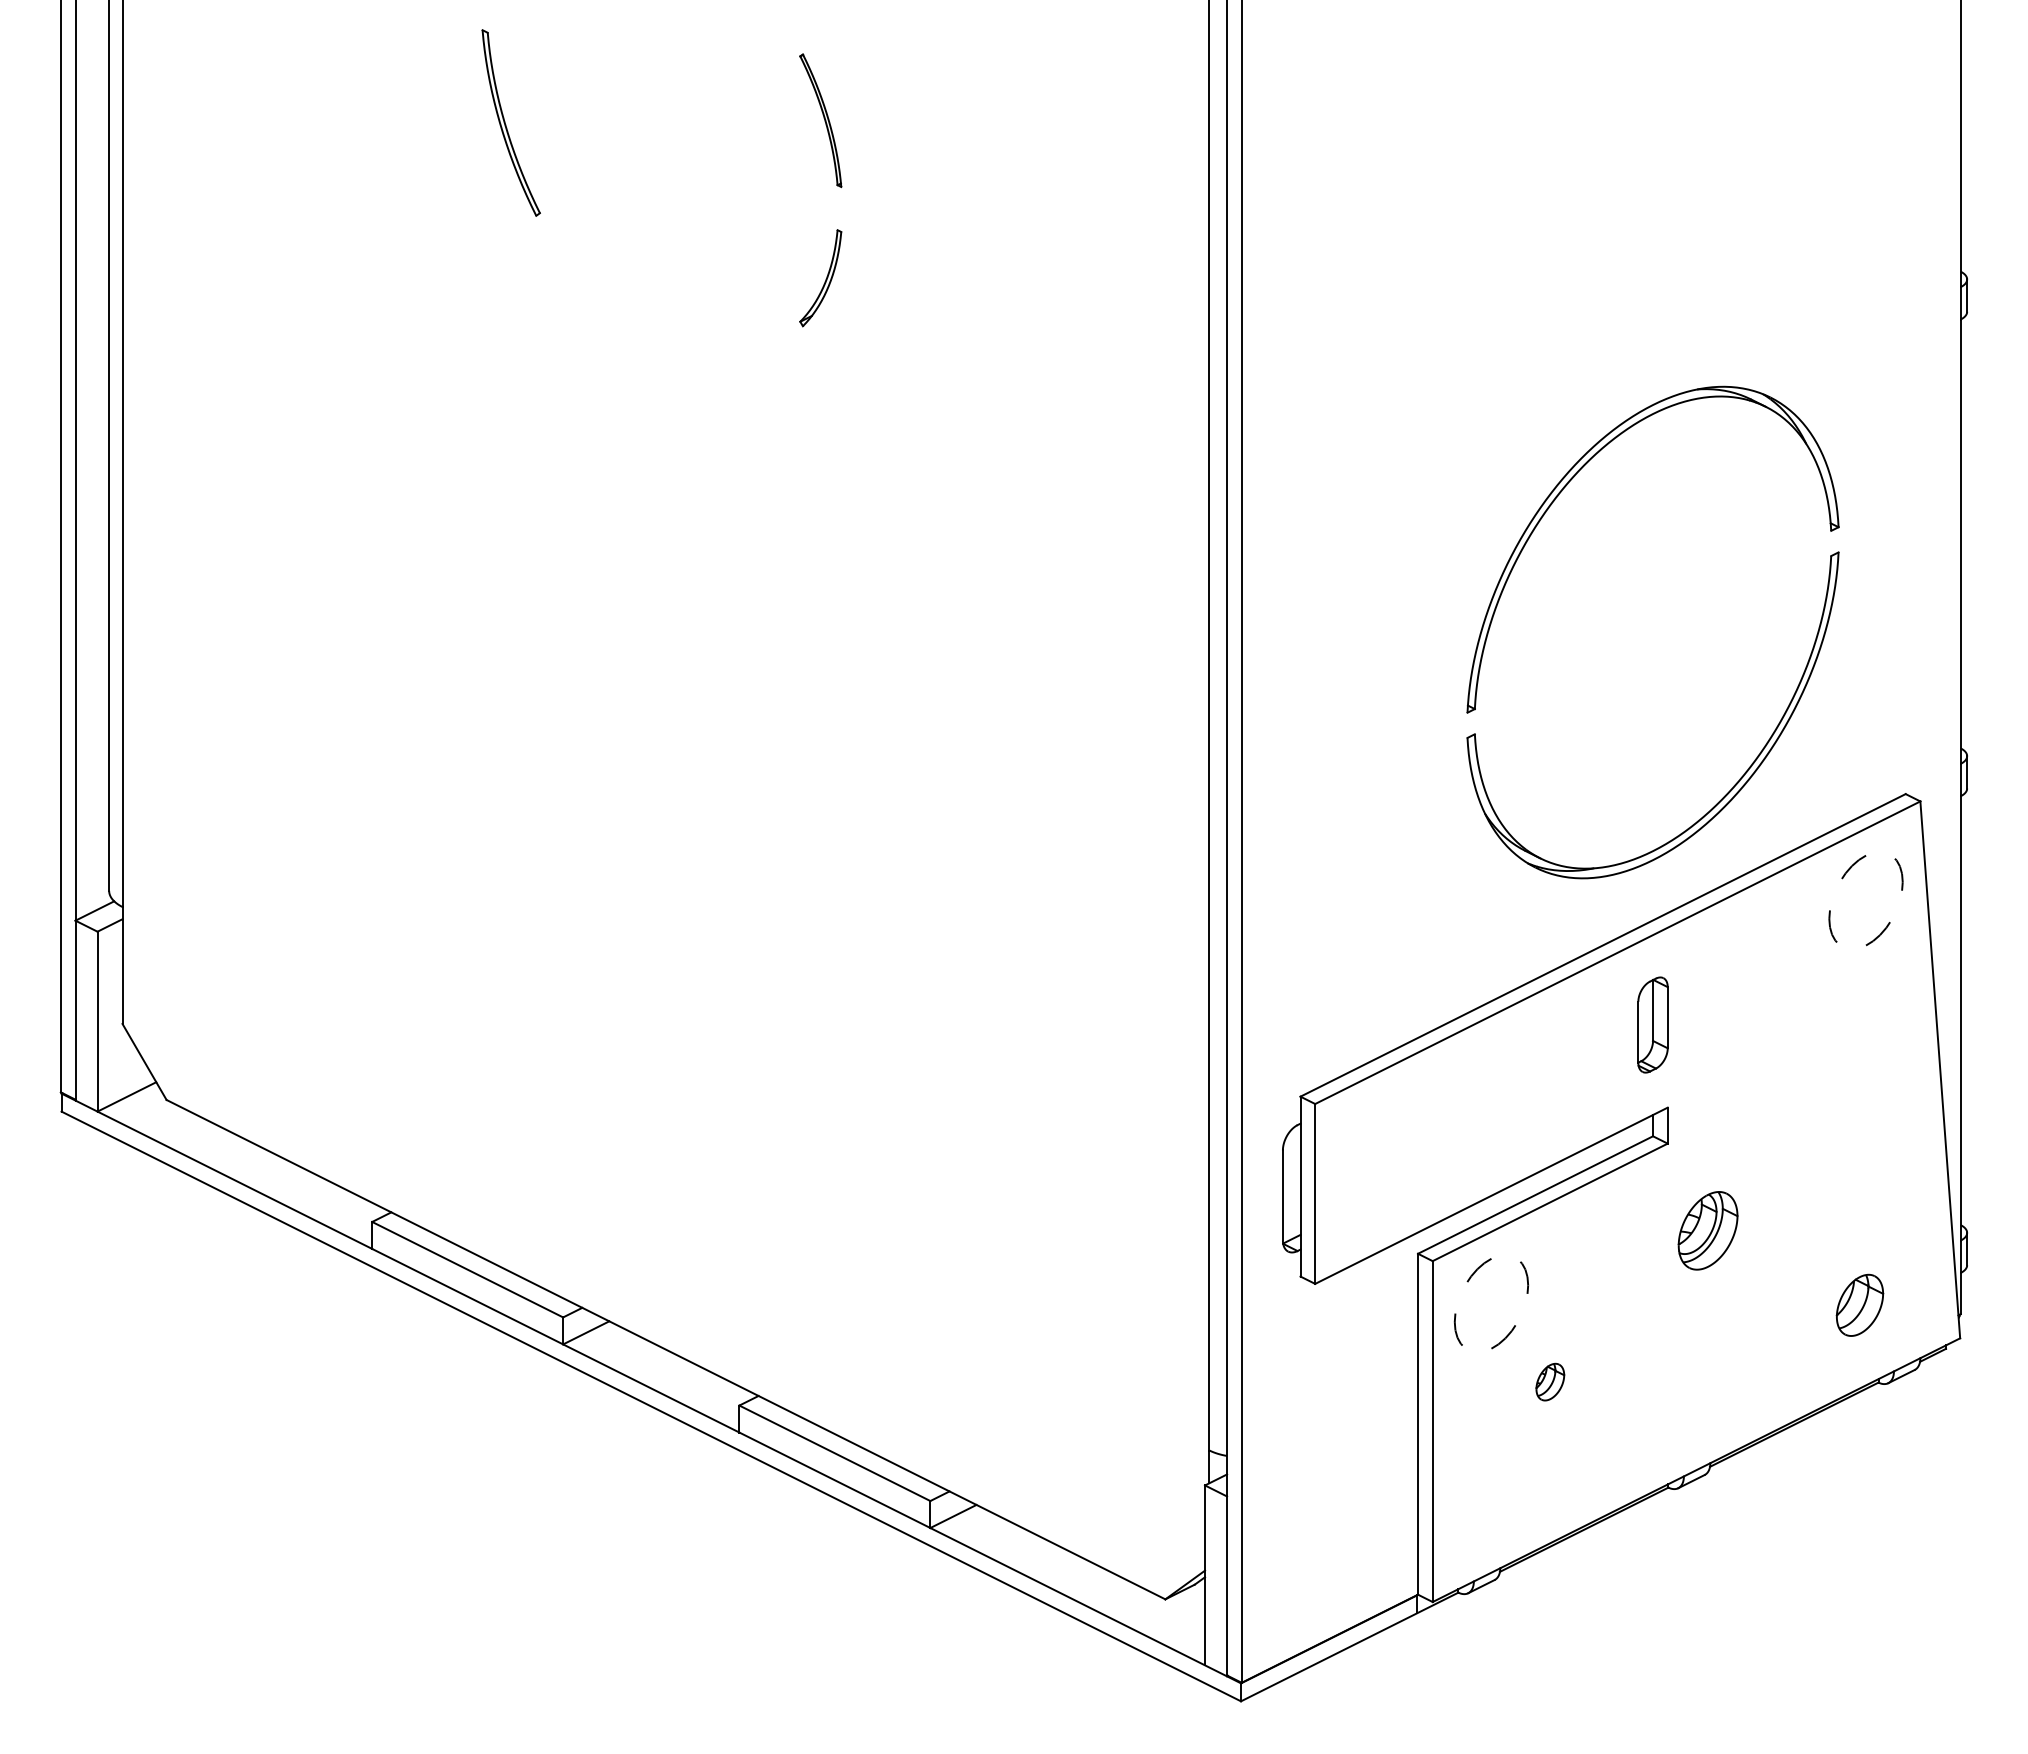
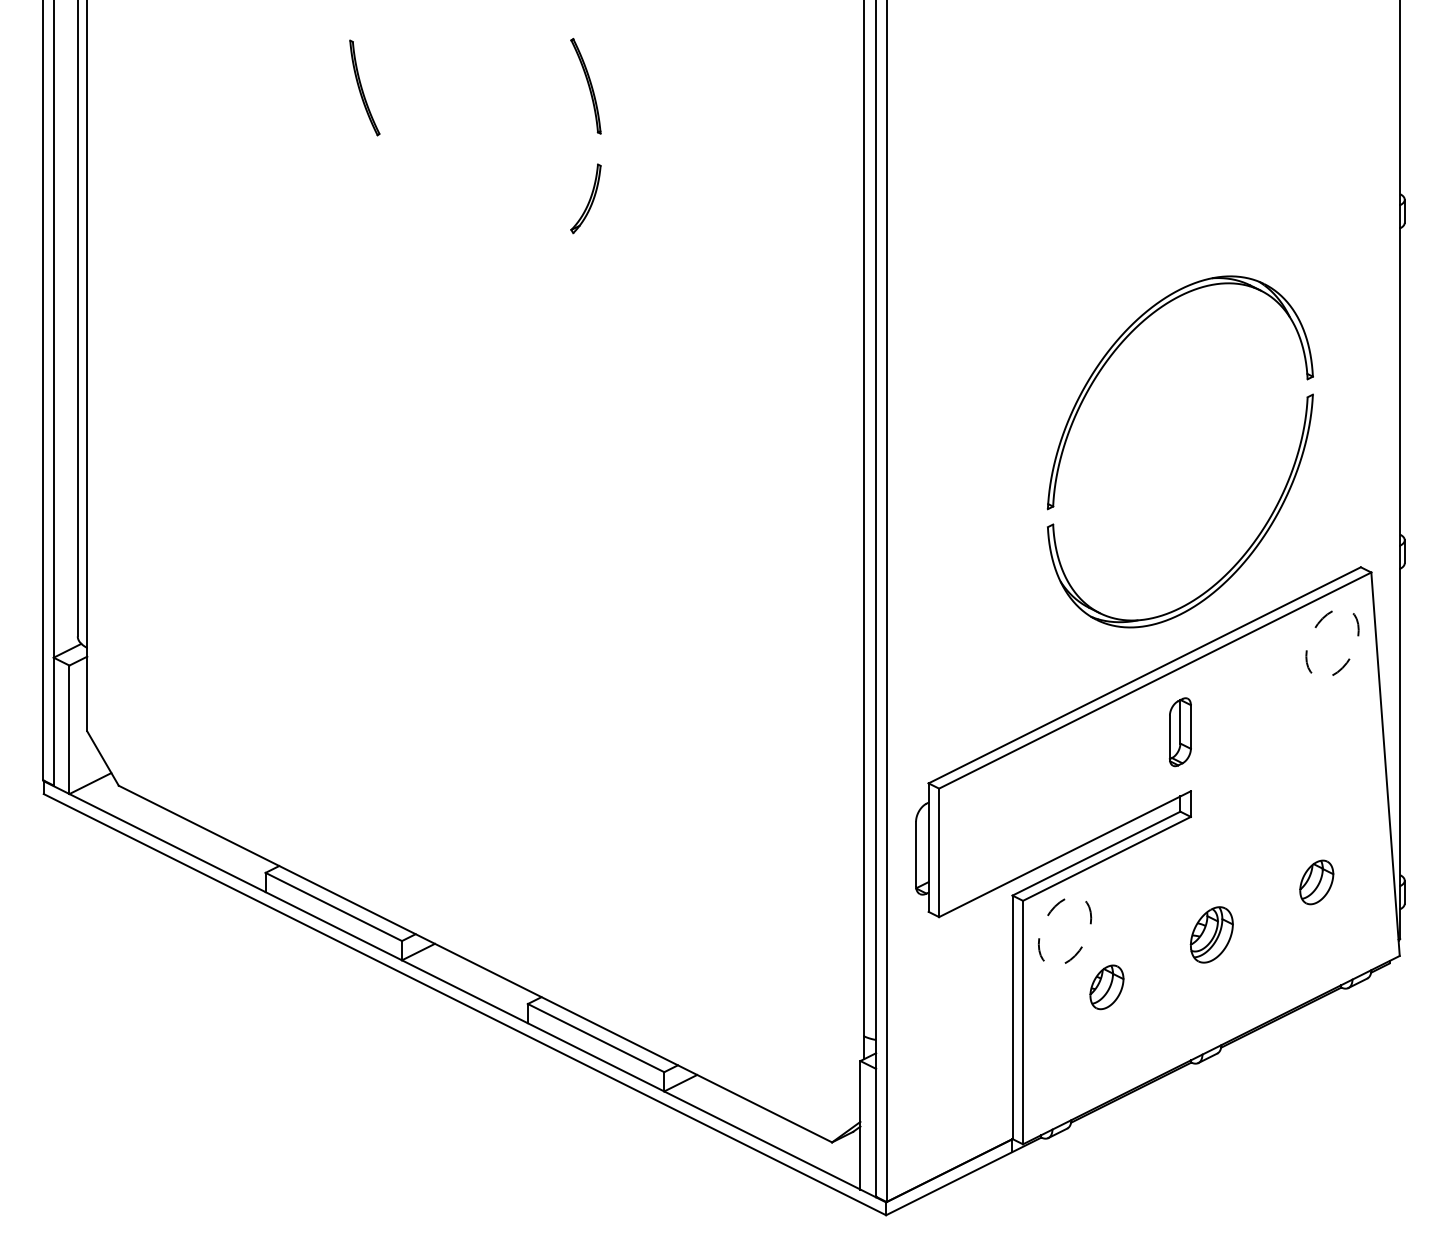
part: (510, 122) -> (364, 87), size x0.71
part: (1707, 1230) -> (1211, 934), moved
part: (1859, 1304) -> (1316, 881), moved
part: (1550, 1381) -> (1107, 986), size x1.67

